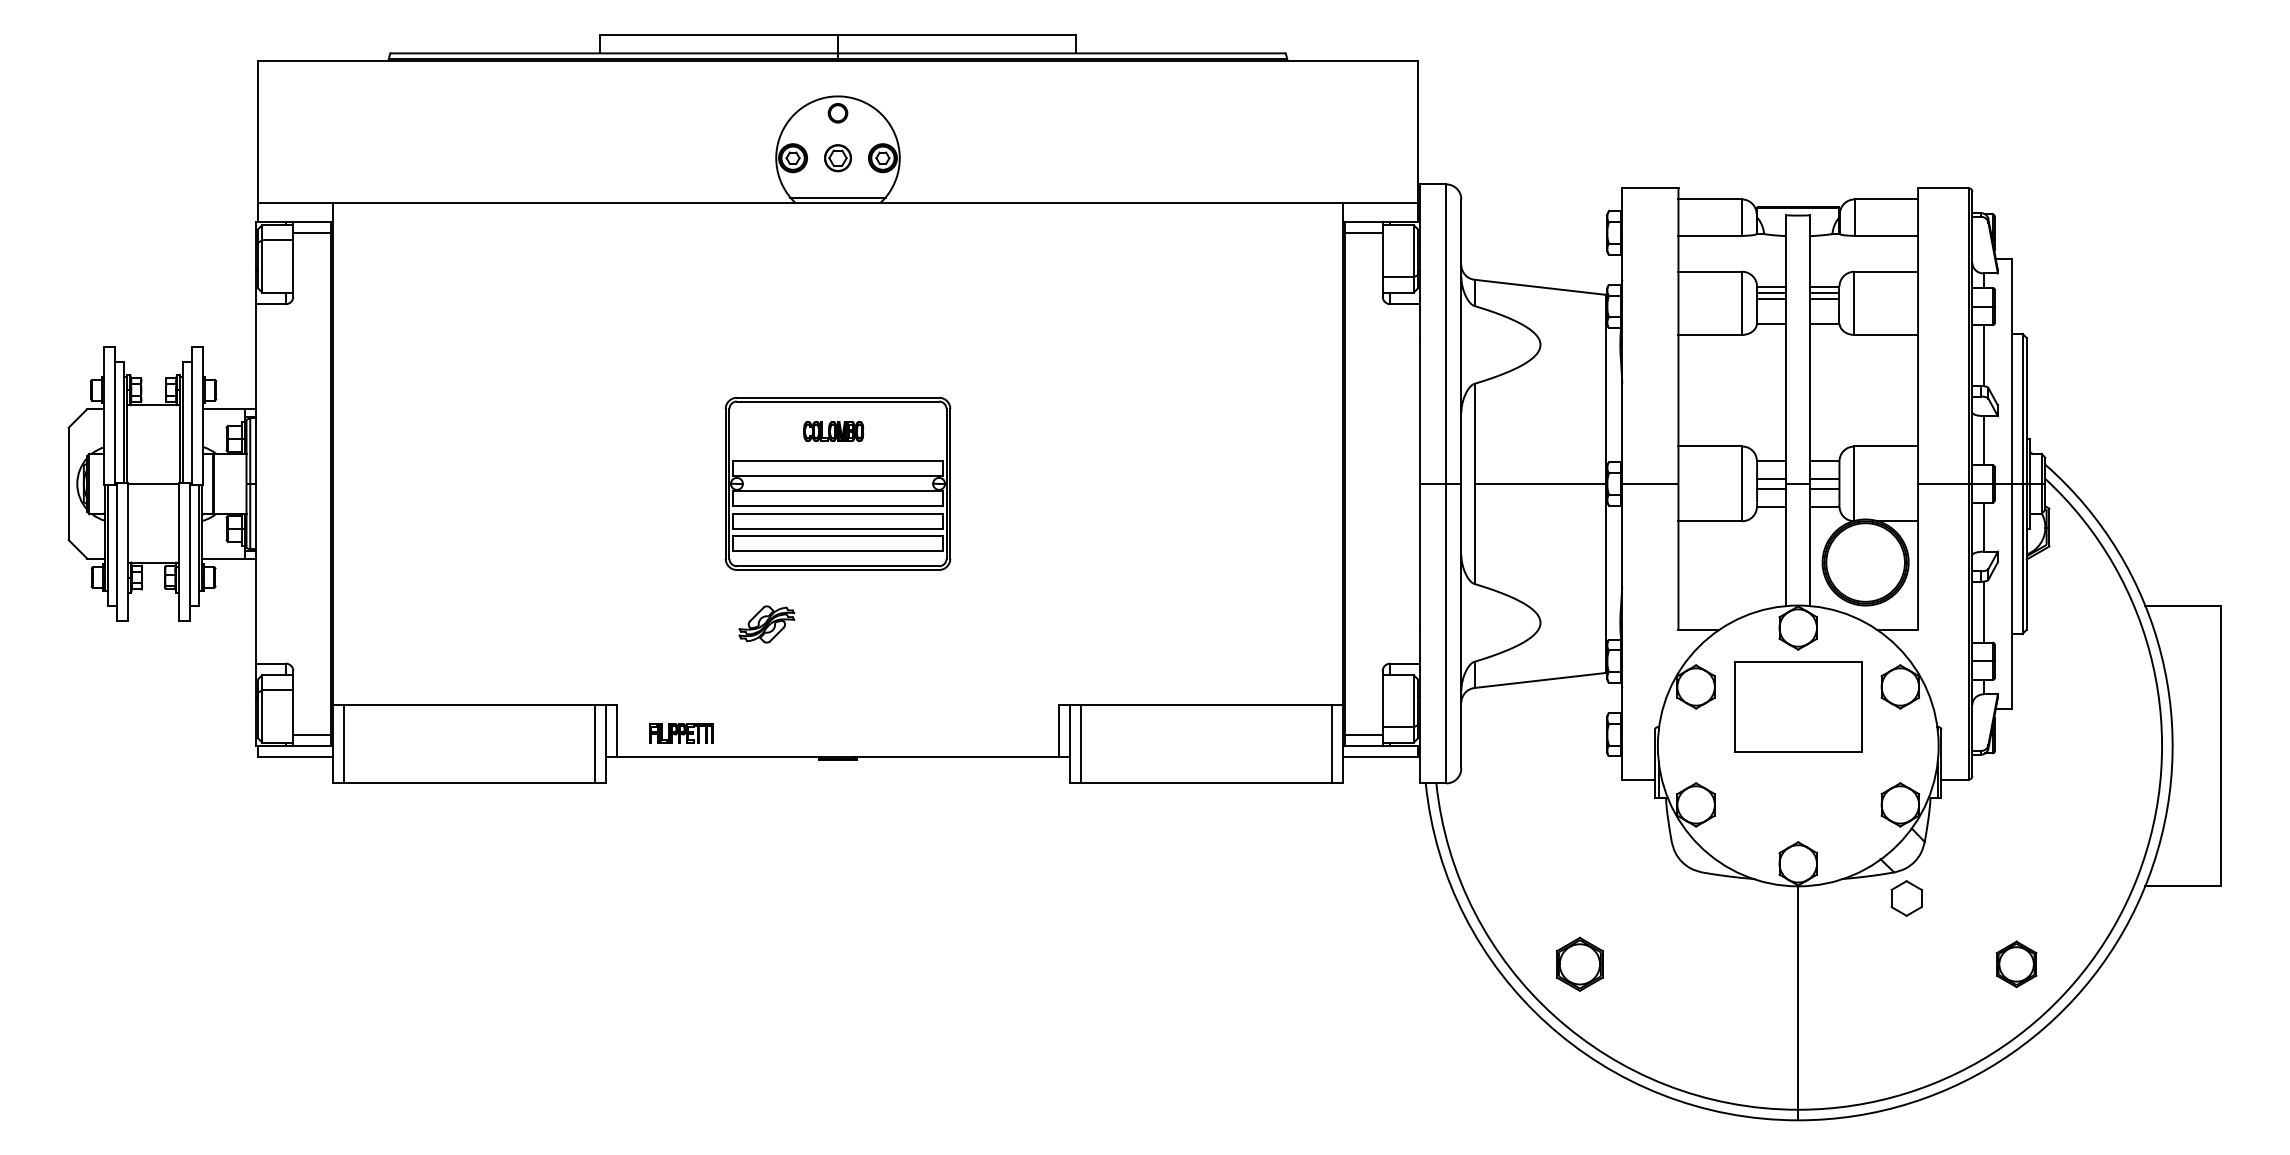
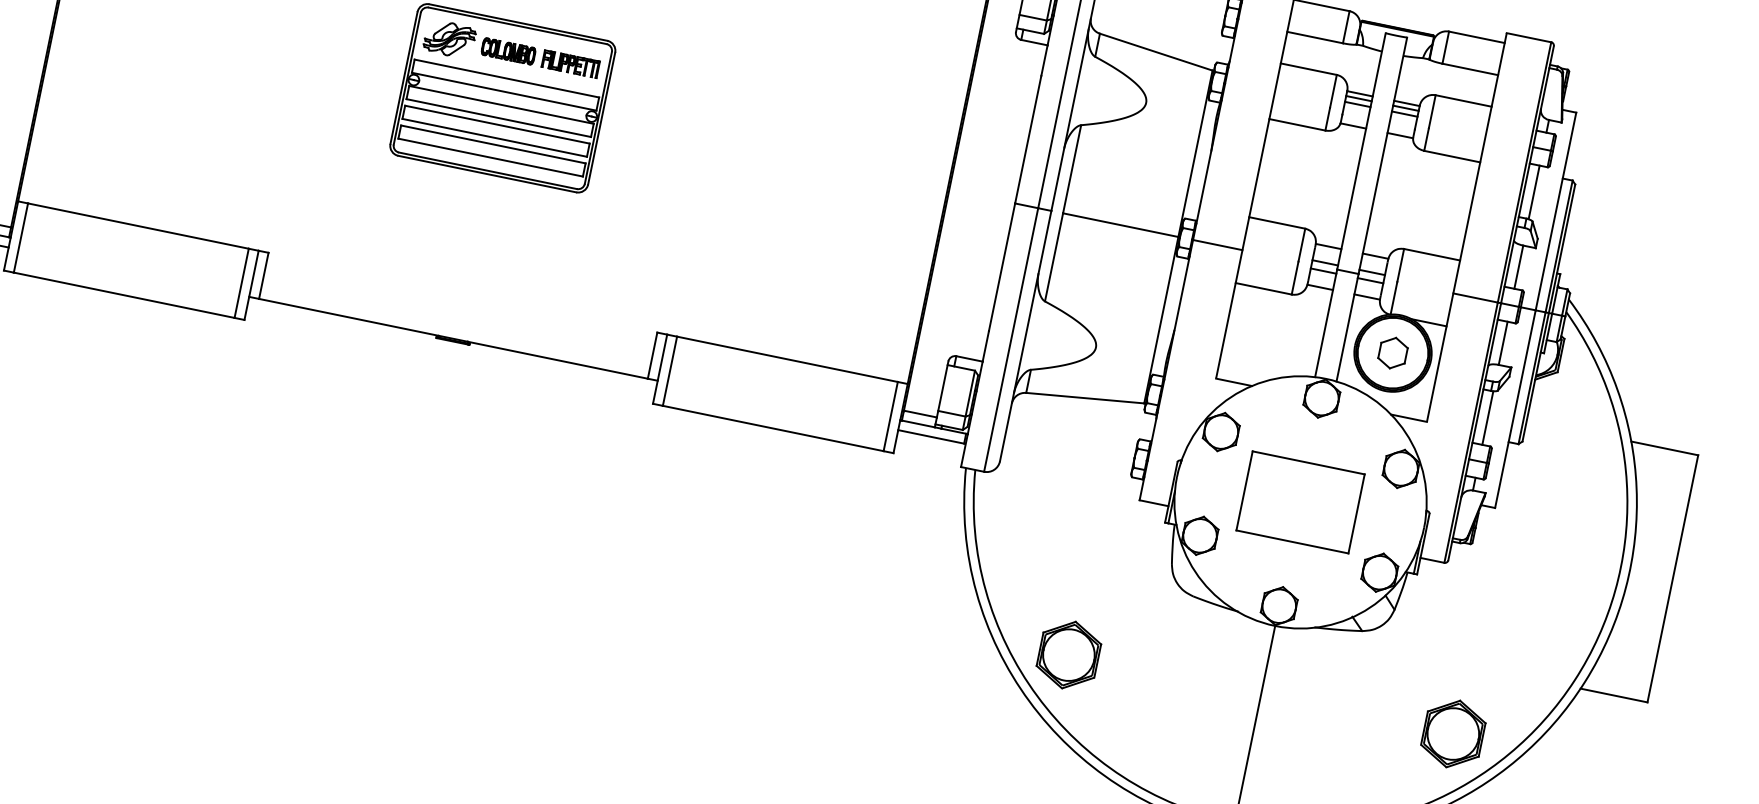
part: (766, 624) -> (449, 39), moved
part: (1798, 706) -> (1300, 502), moved
part: (681, 733) -> (570, 64), moved
part: (1906, 898) -> (1392, 353), moved
part: (1579, 964) -> (1068, 655), size x1.43
part: (2016, 964) -> (1453, 734), size x1.67

